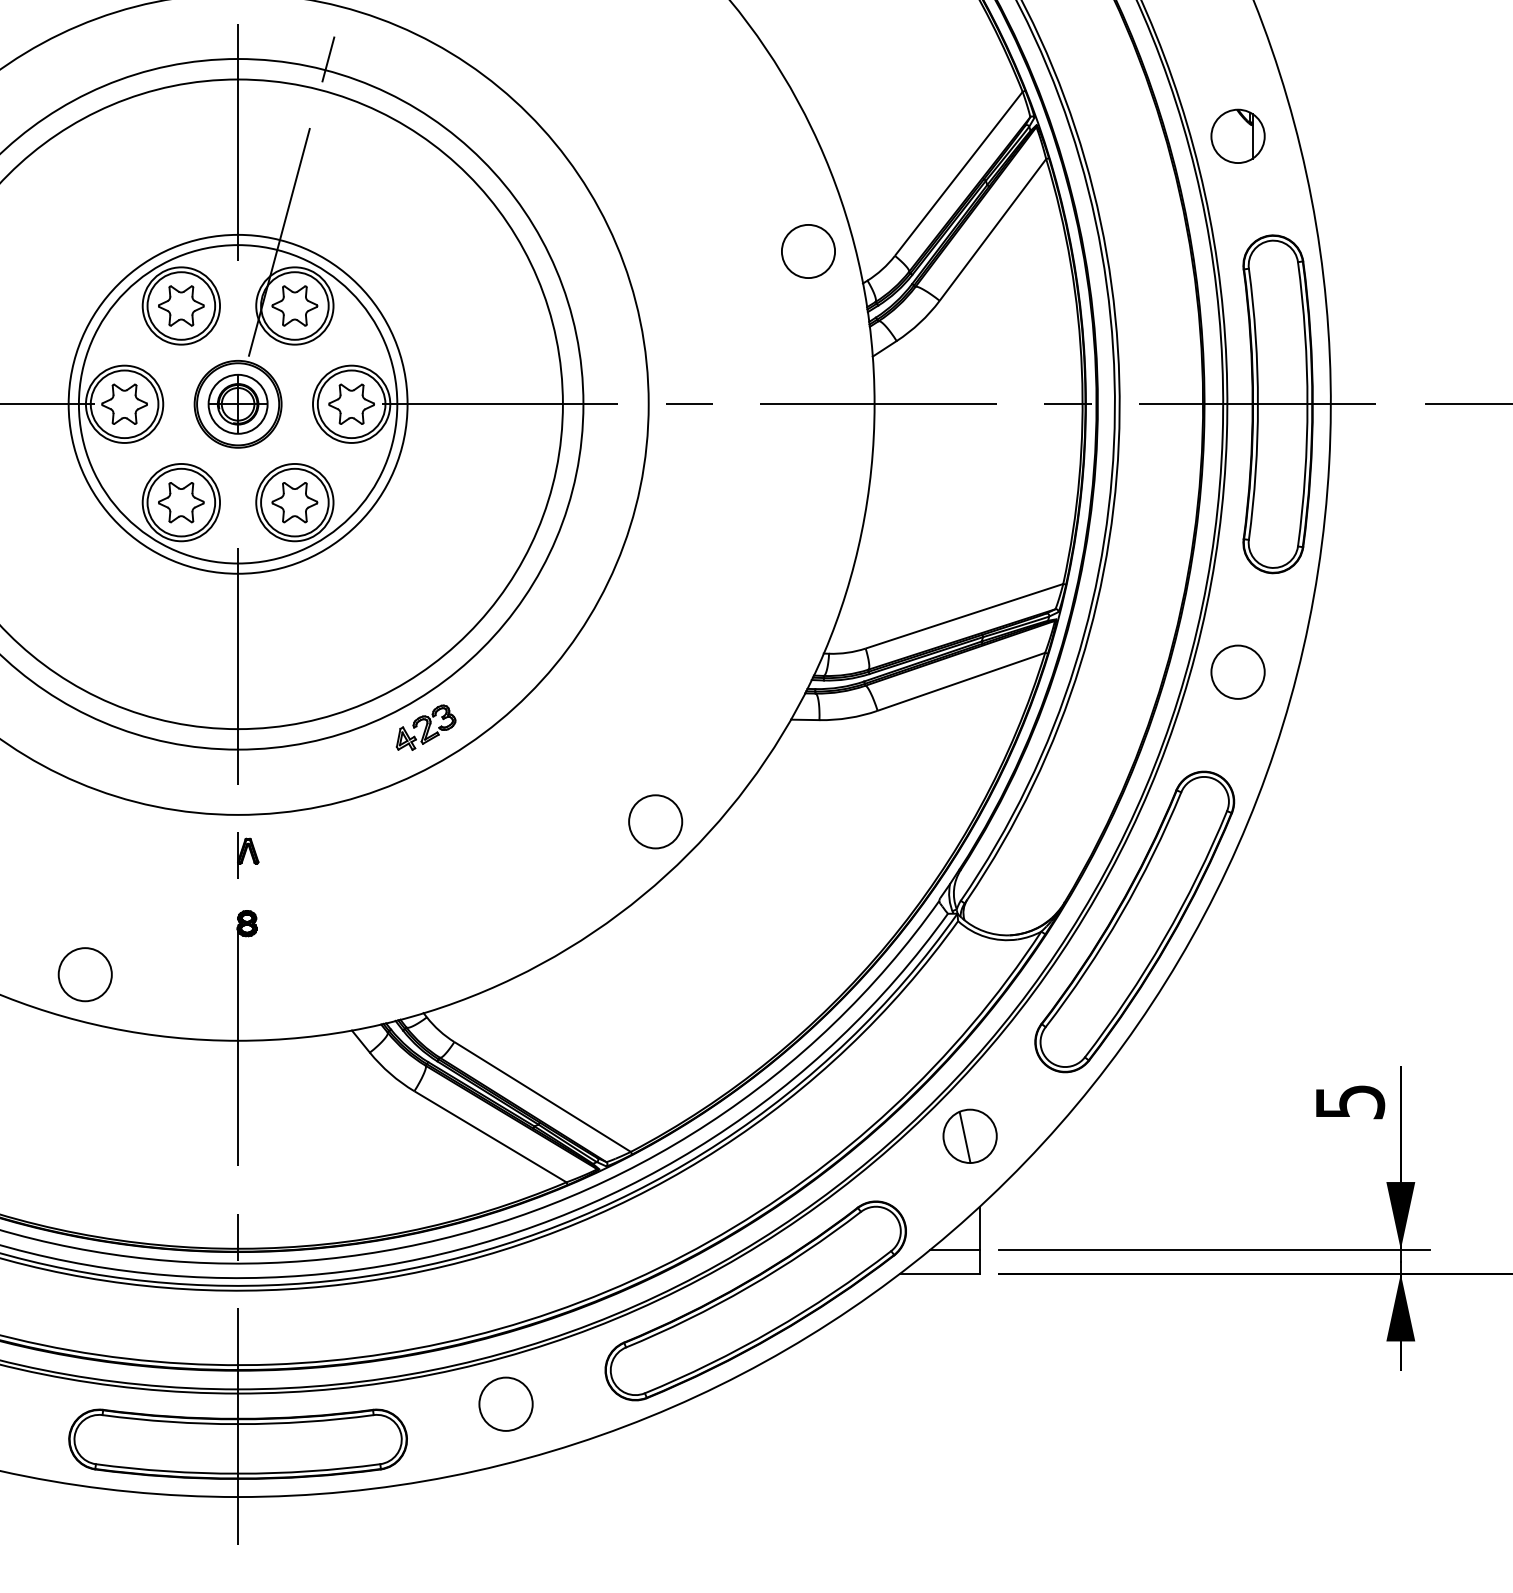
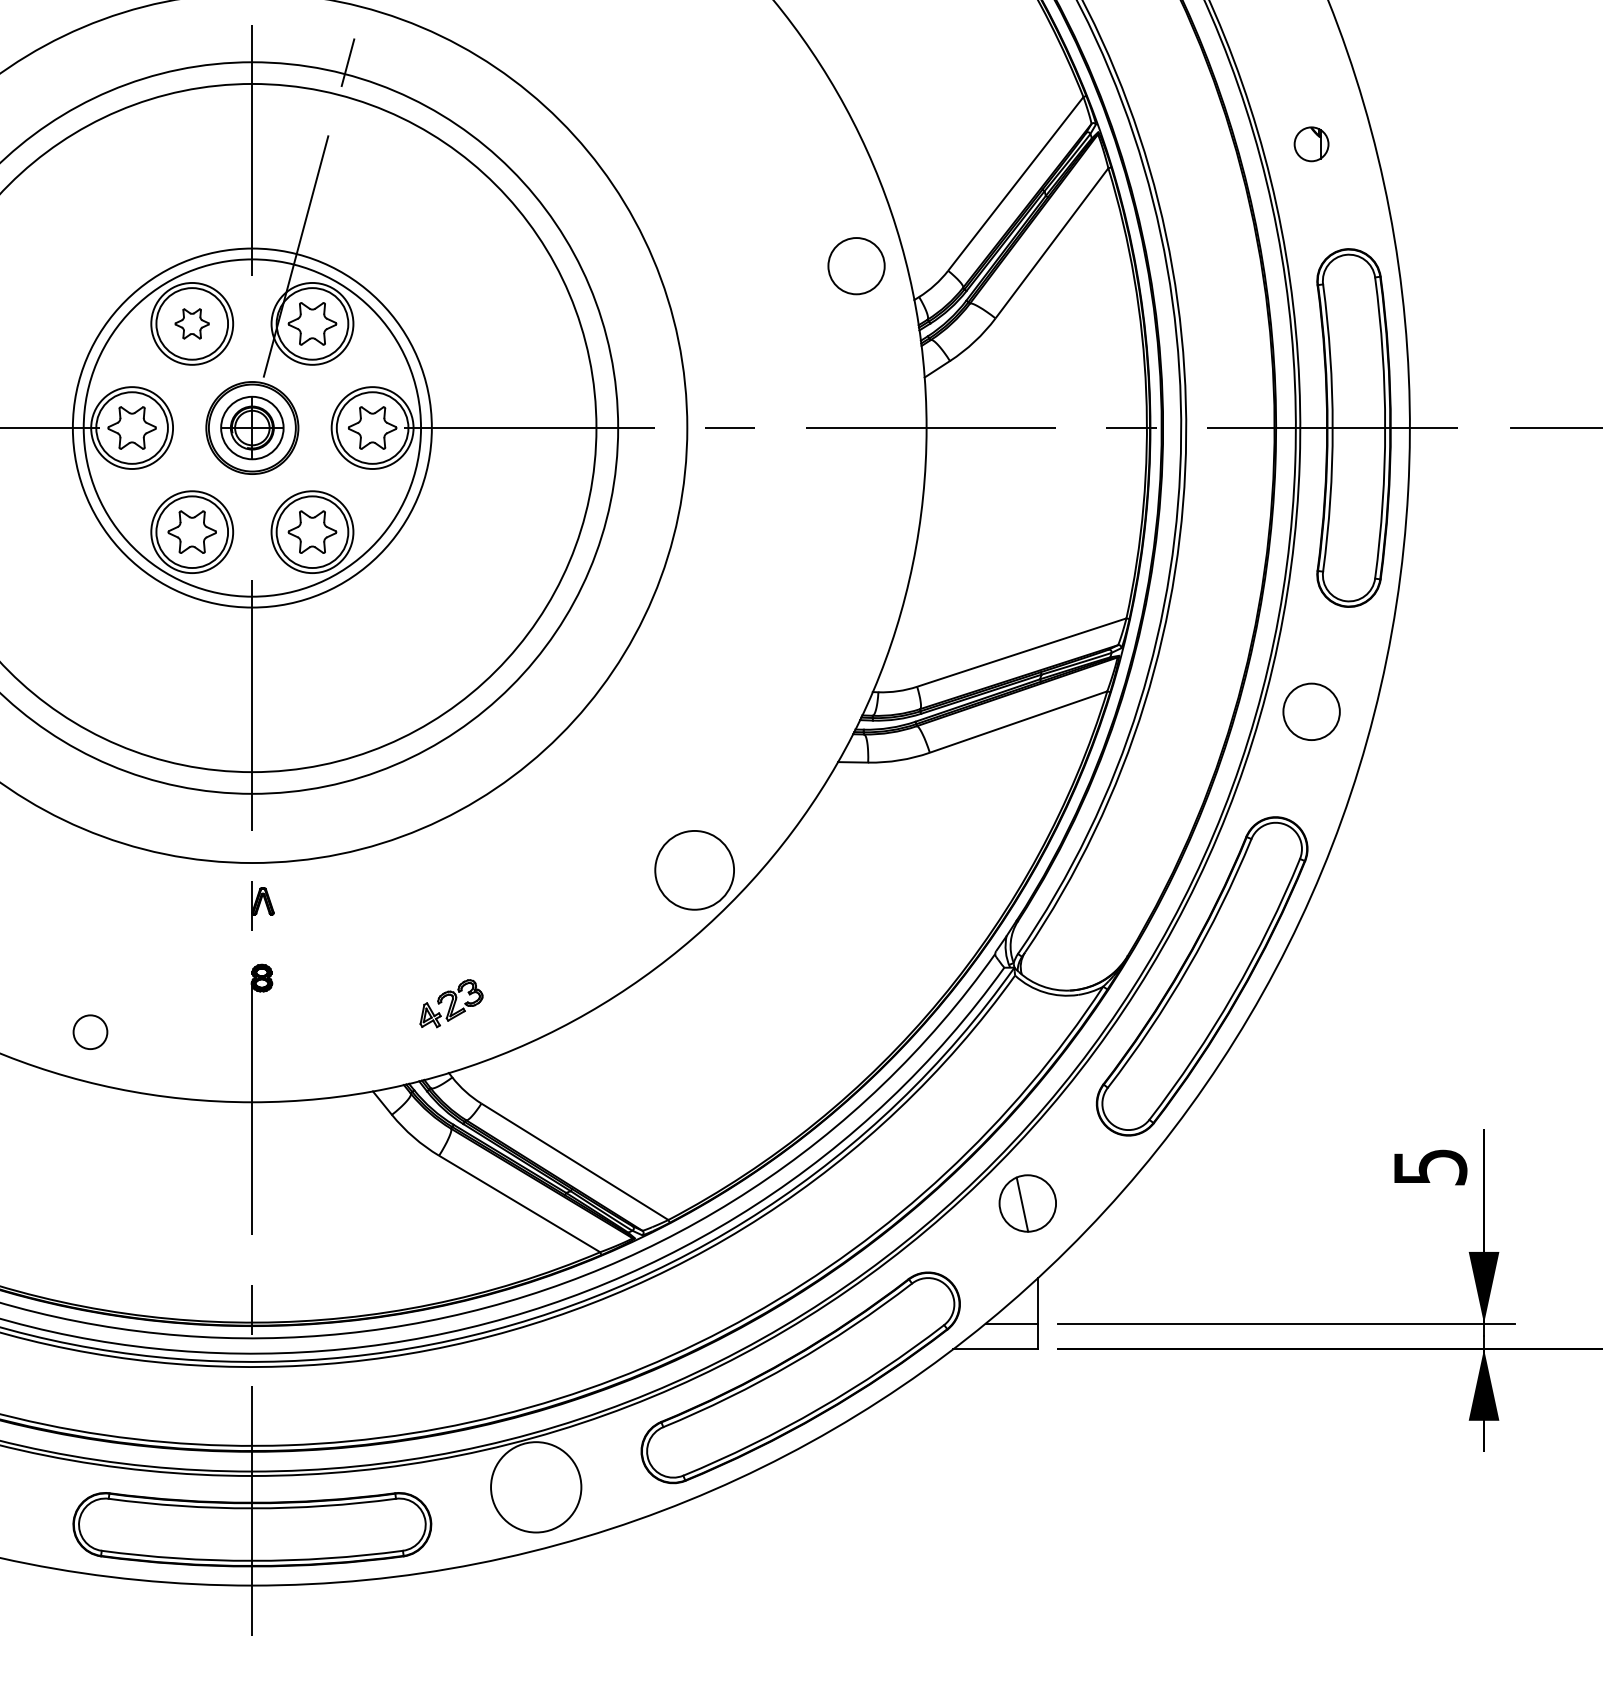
part: (1237, 136) -> (1311, 144), size x0.6
part: (180, 305) -> (191, 323), size x0.7
part: (426, 727) -> (451, 1003), moved
circle: (655, 821) -> (694, 870), size x1.4
circle: (85, 974) -> (90, 1032), size x0.6
circle: (505, 1404) -> (535, 1487), size x1.6

